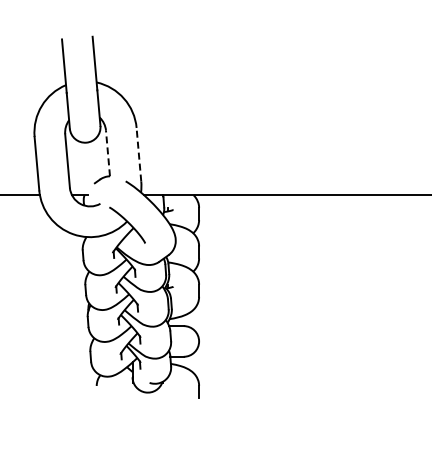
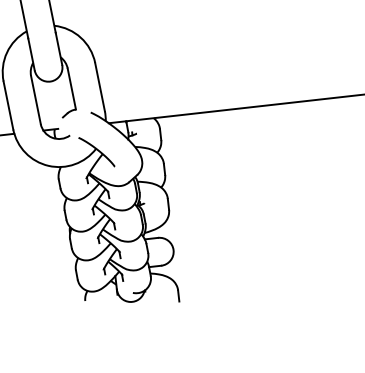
line: (107, 153) -> (71, 89), dashed -> solid
line: (138, 154) -> (99, 86), dashed -> solid

